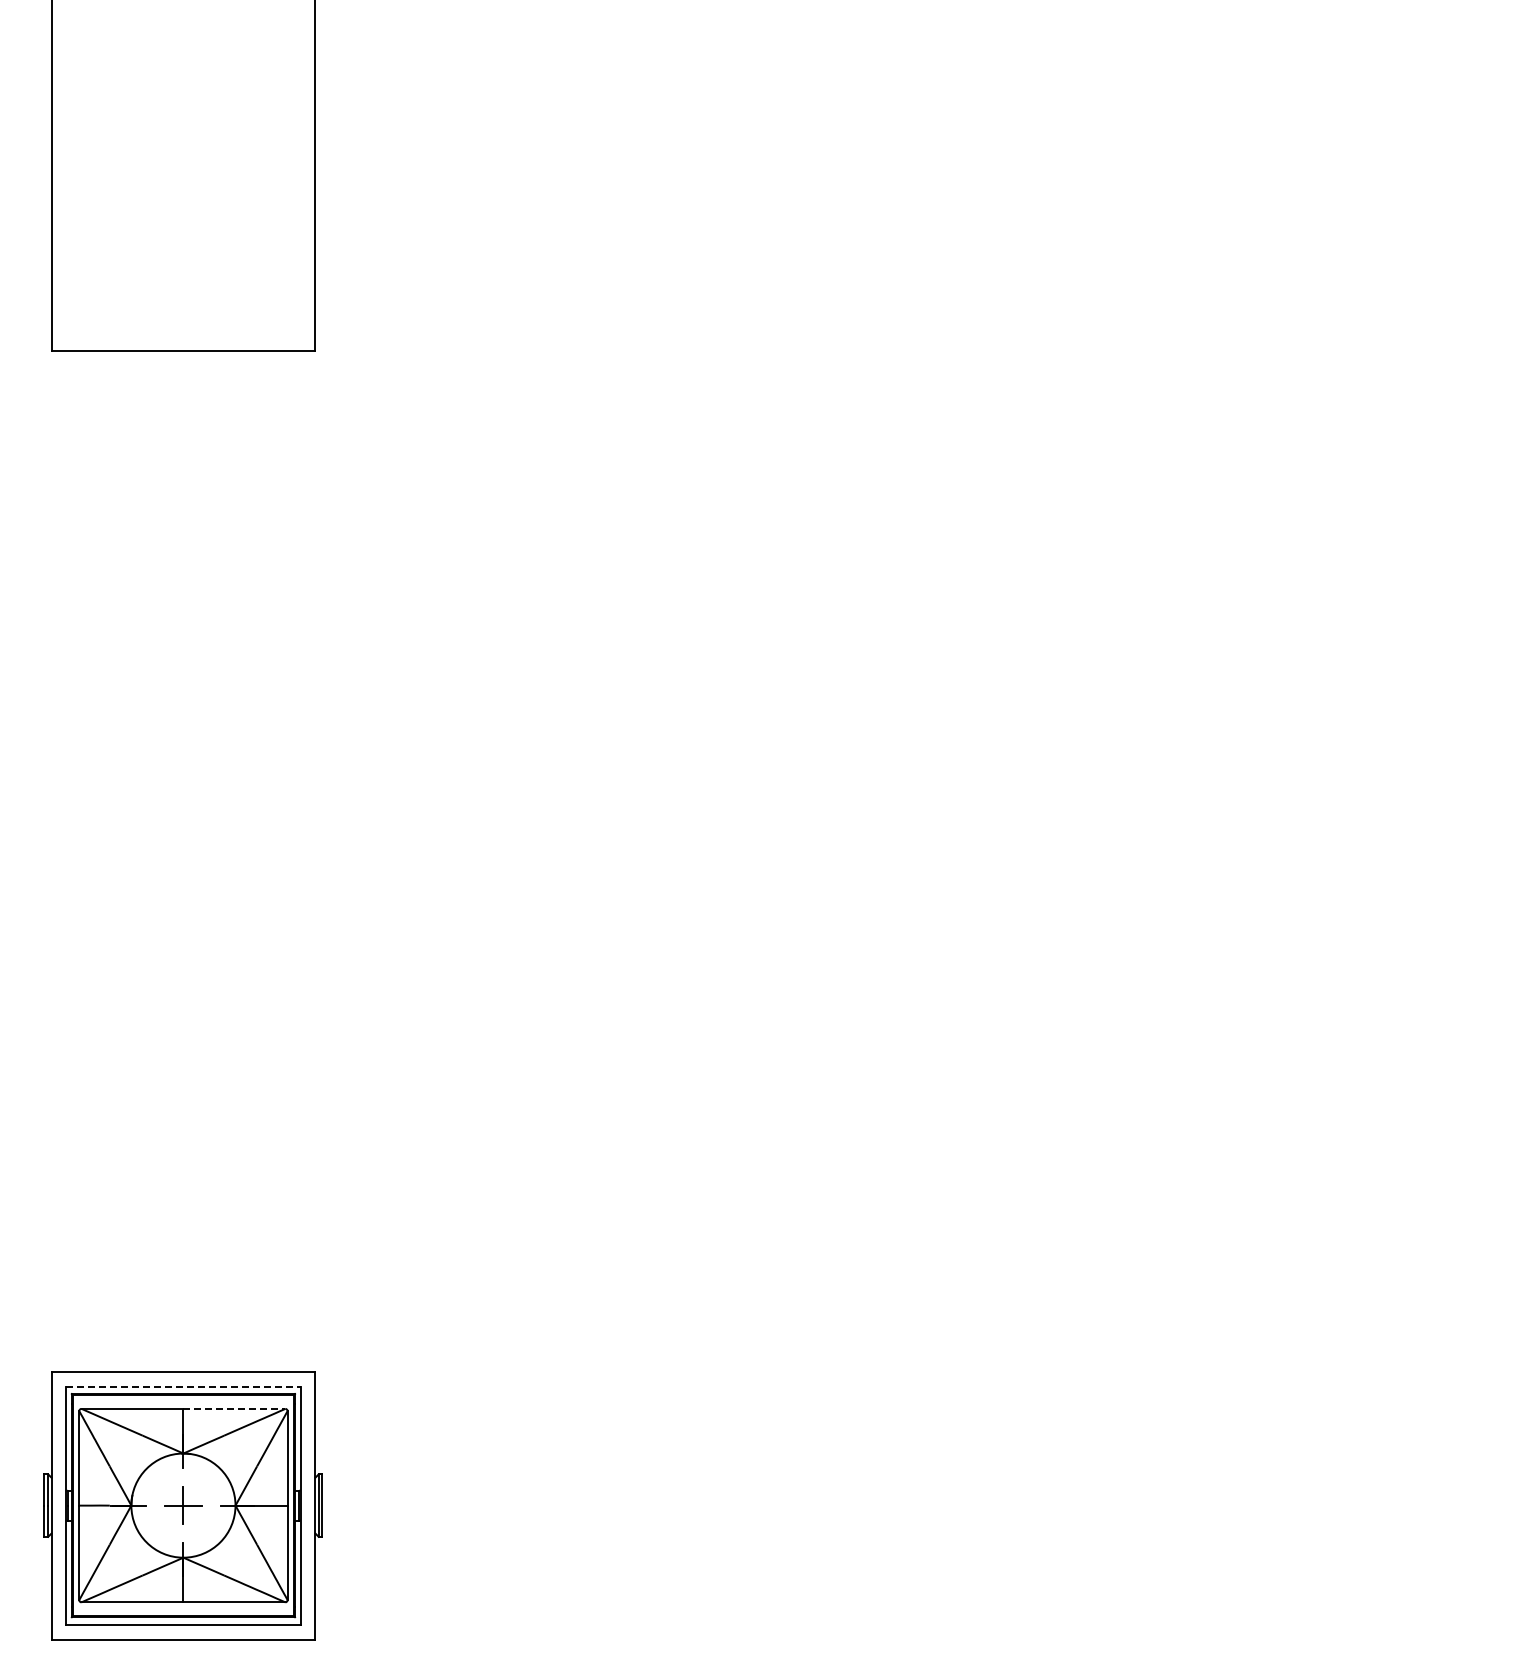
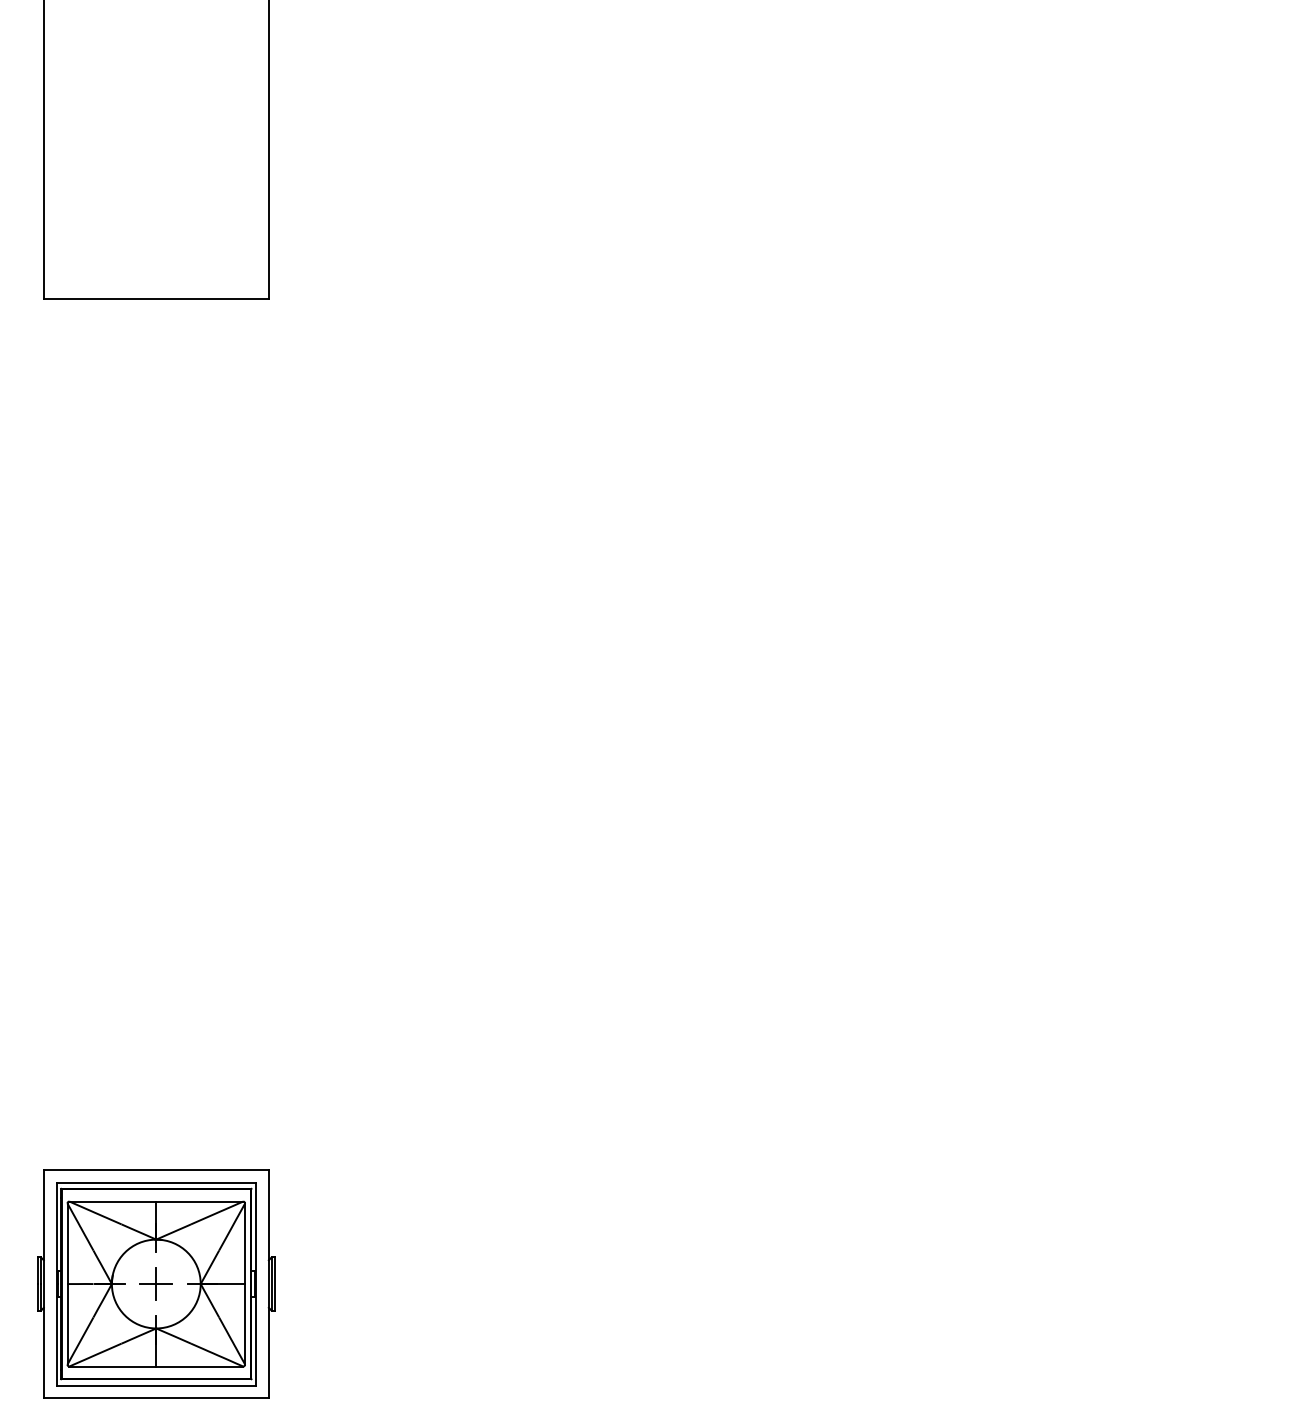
line: (183, 1386) -> (156, 1182), dashed -> solid
line: (234, 1408) -> (199, 1201), dashed -> solid

